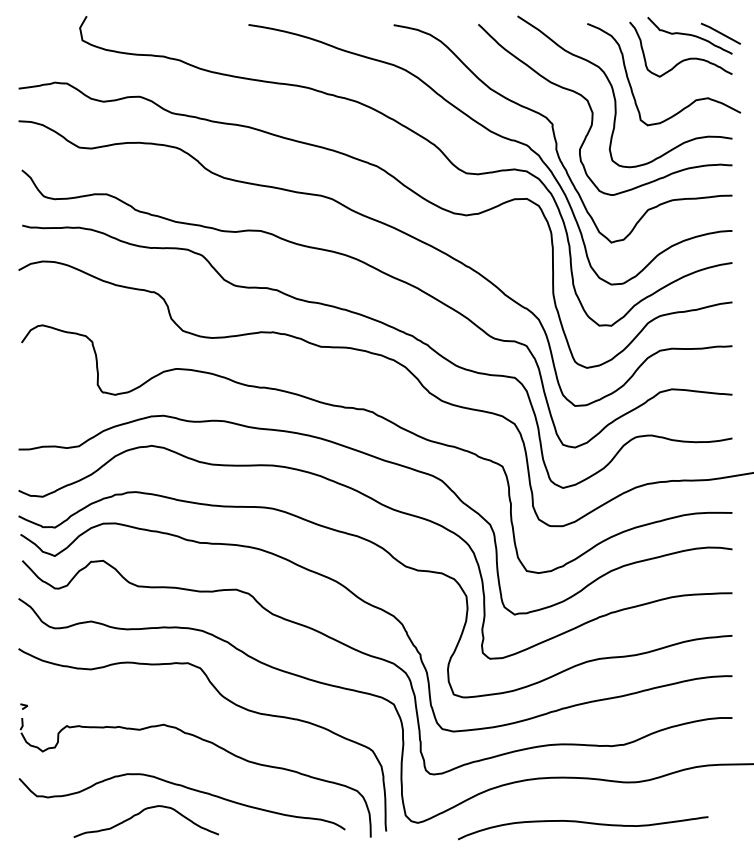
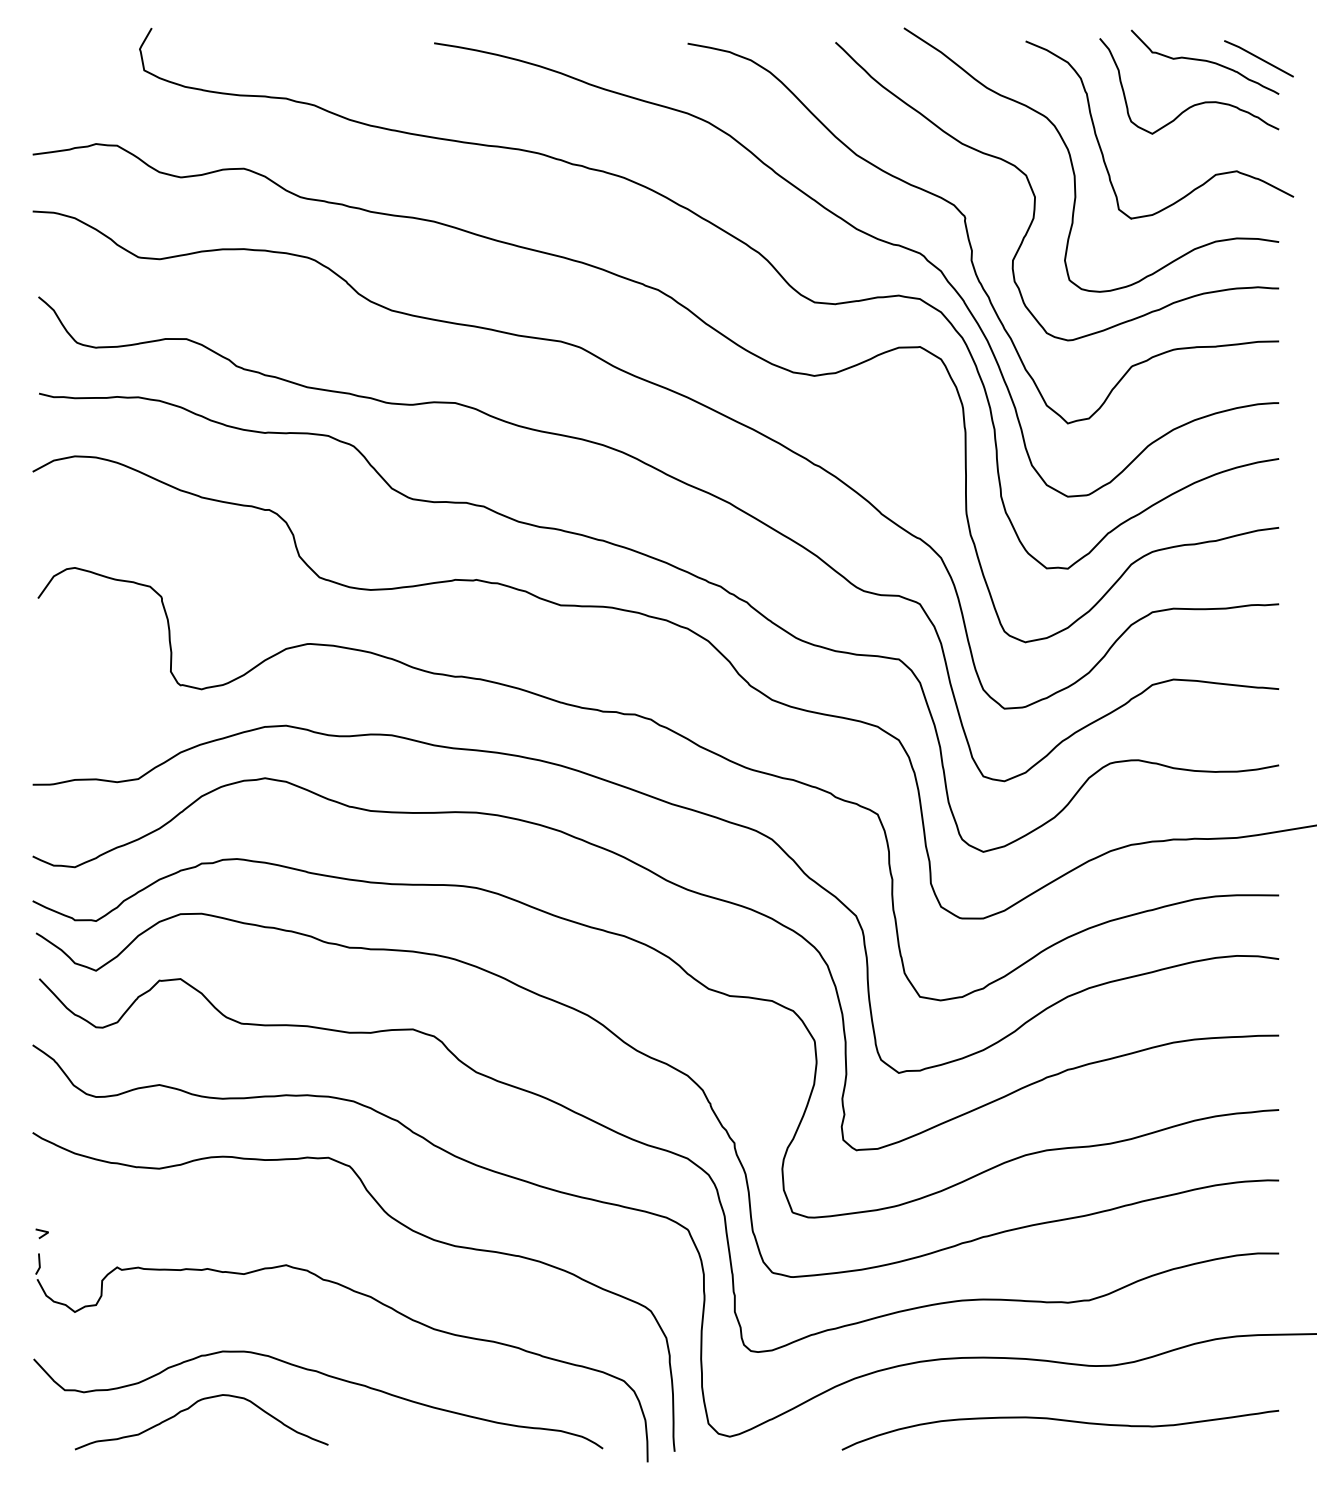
curve: (139, 814) -> (189, 1409), moved
curve: (583, 823) -> (1060, 1421), moved

